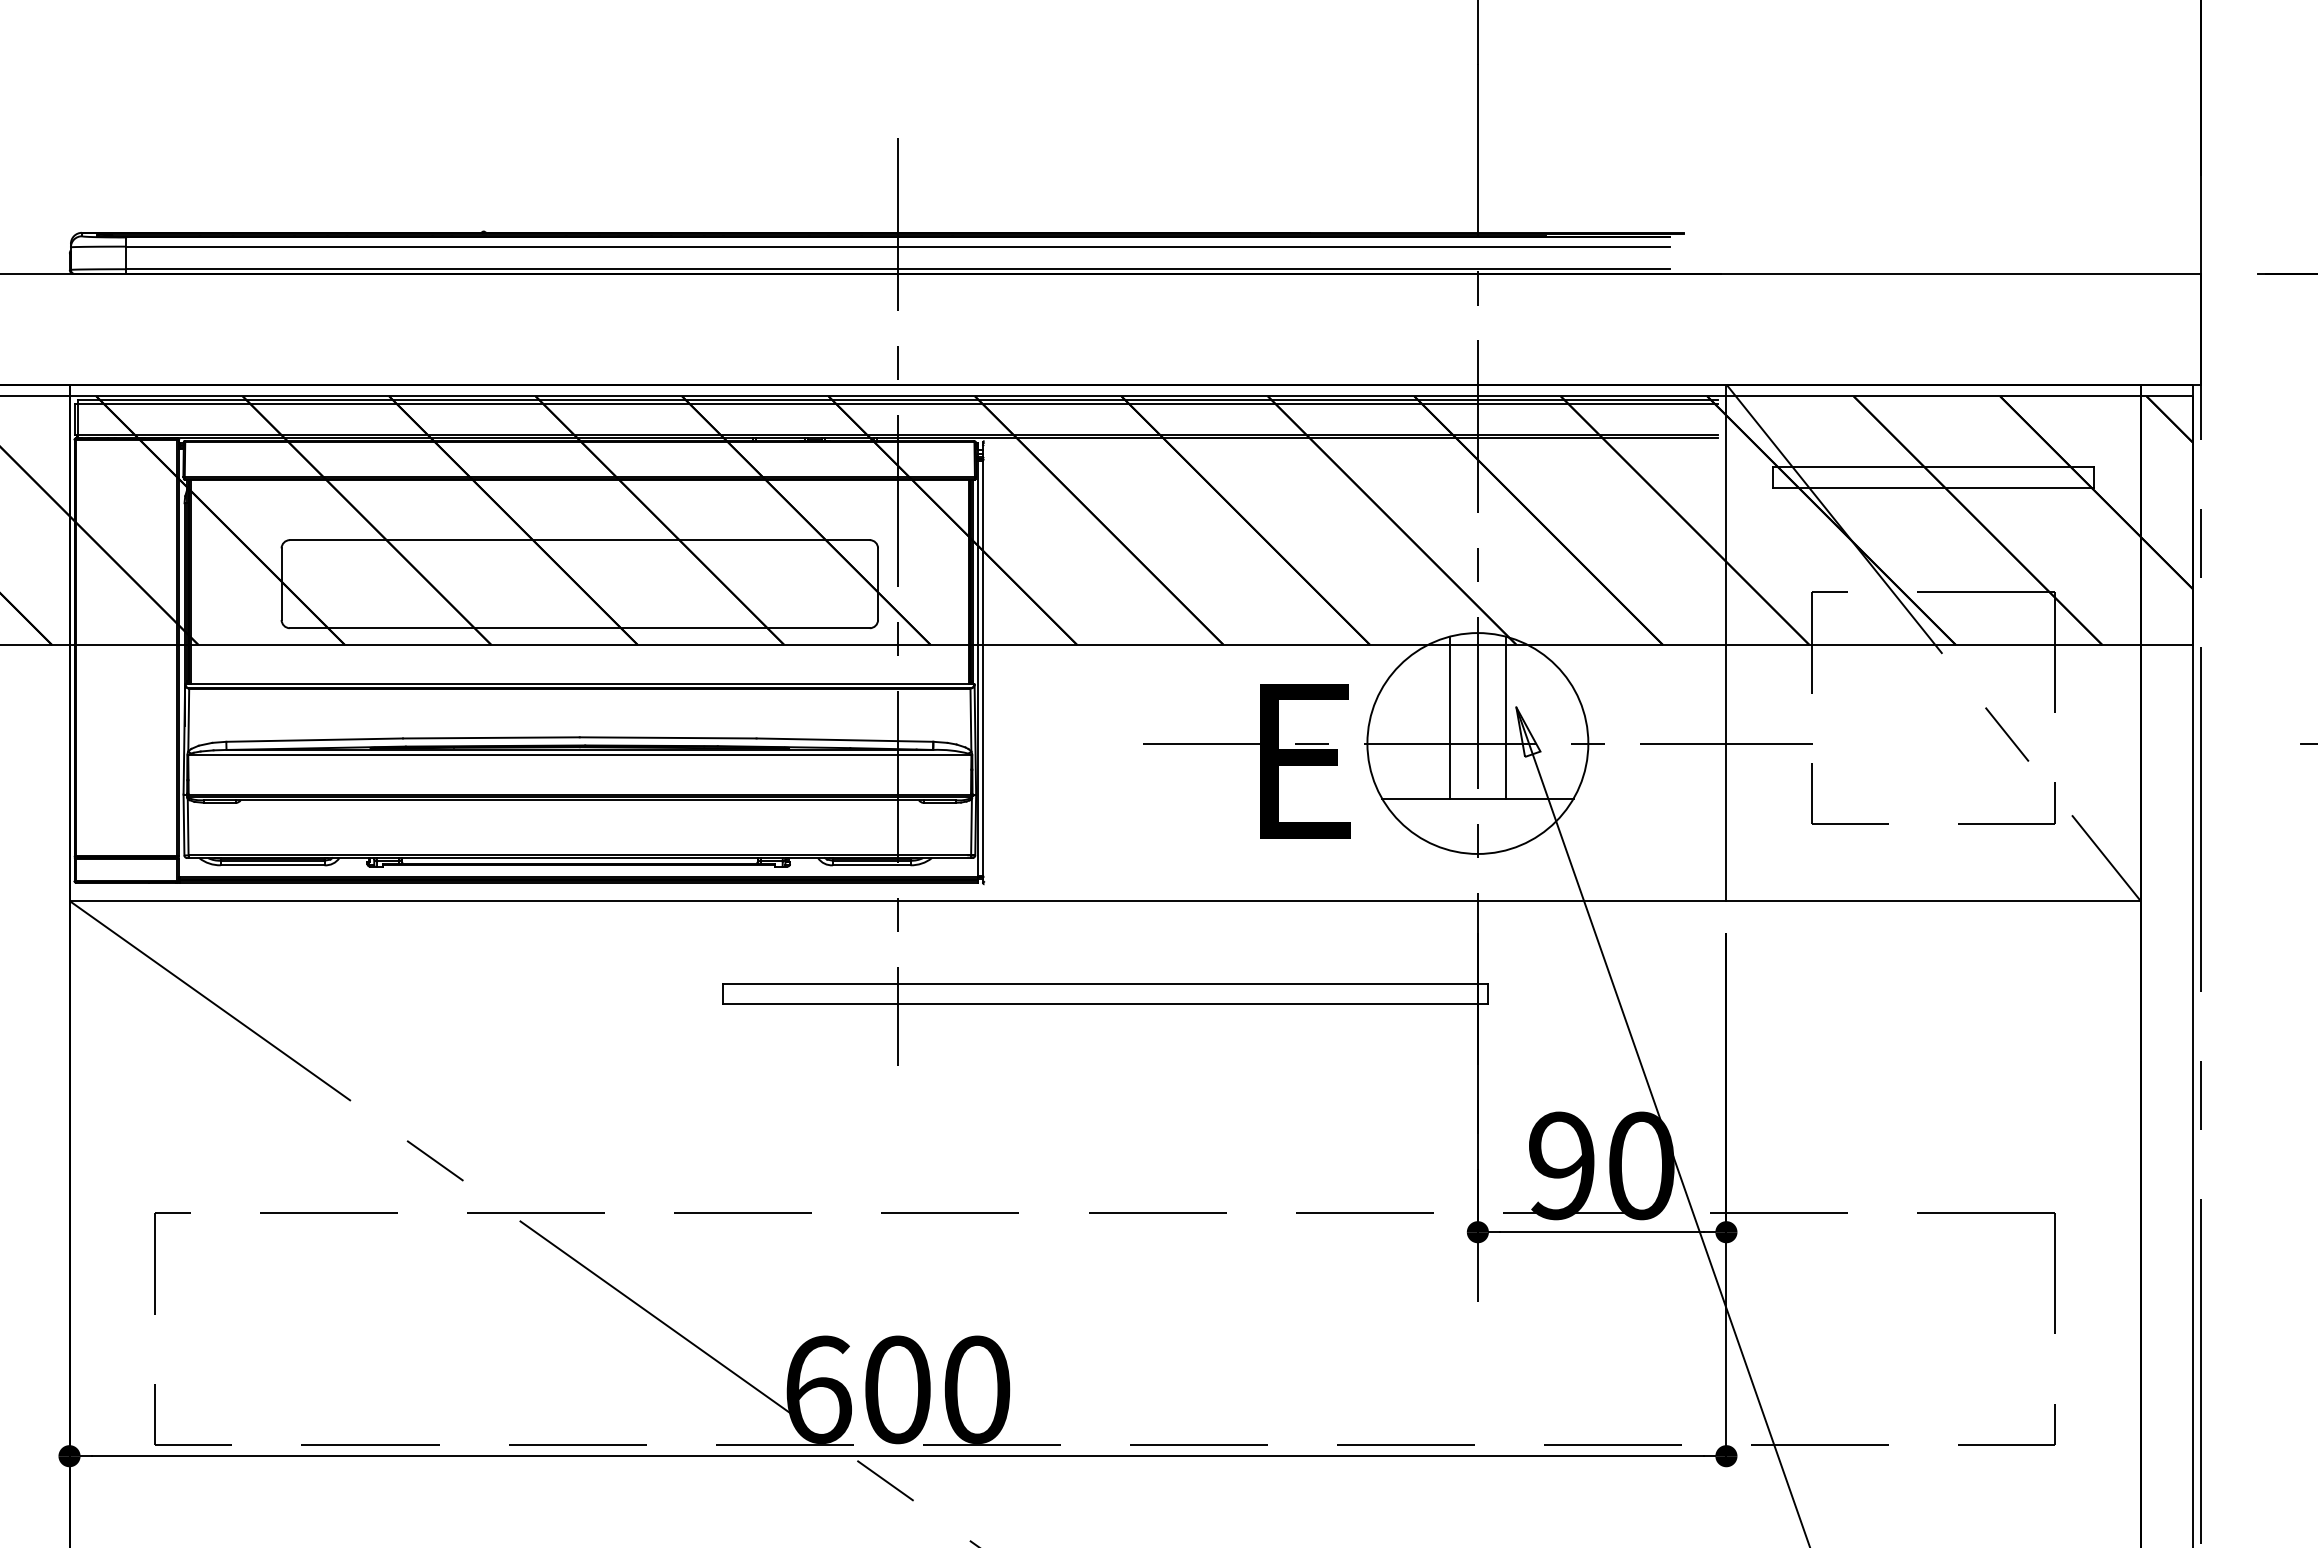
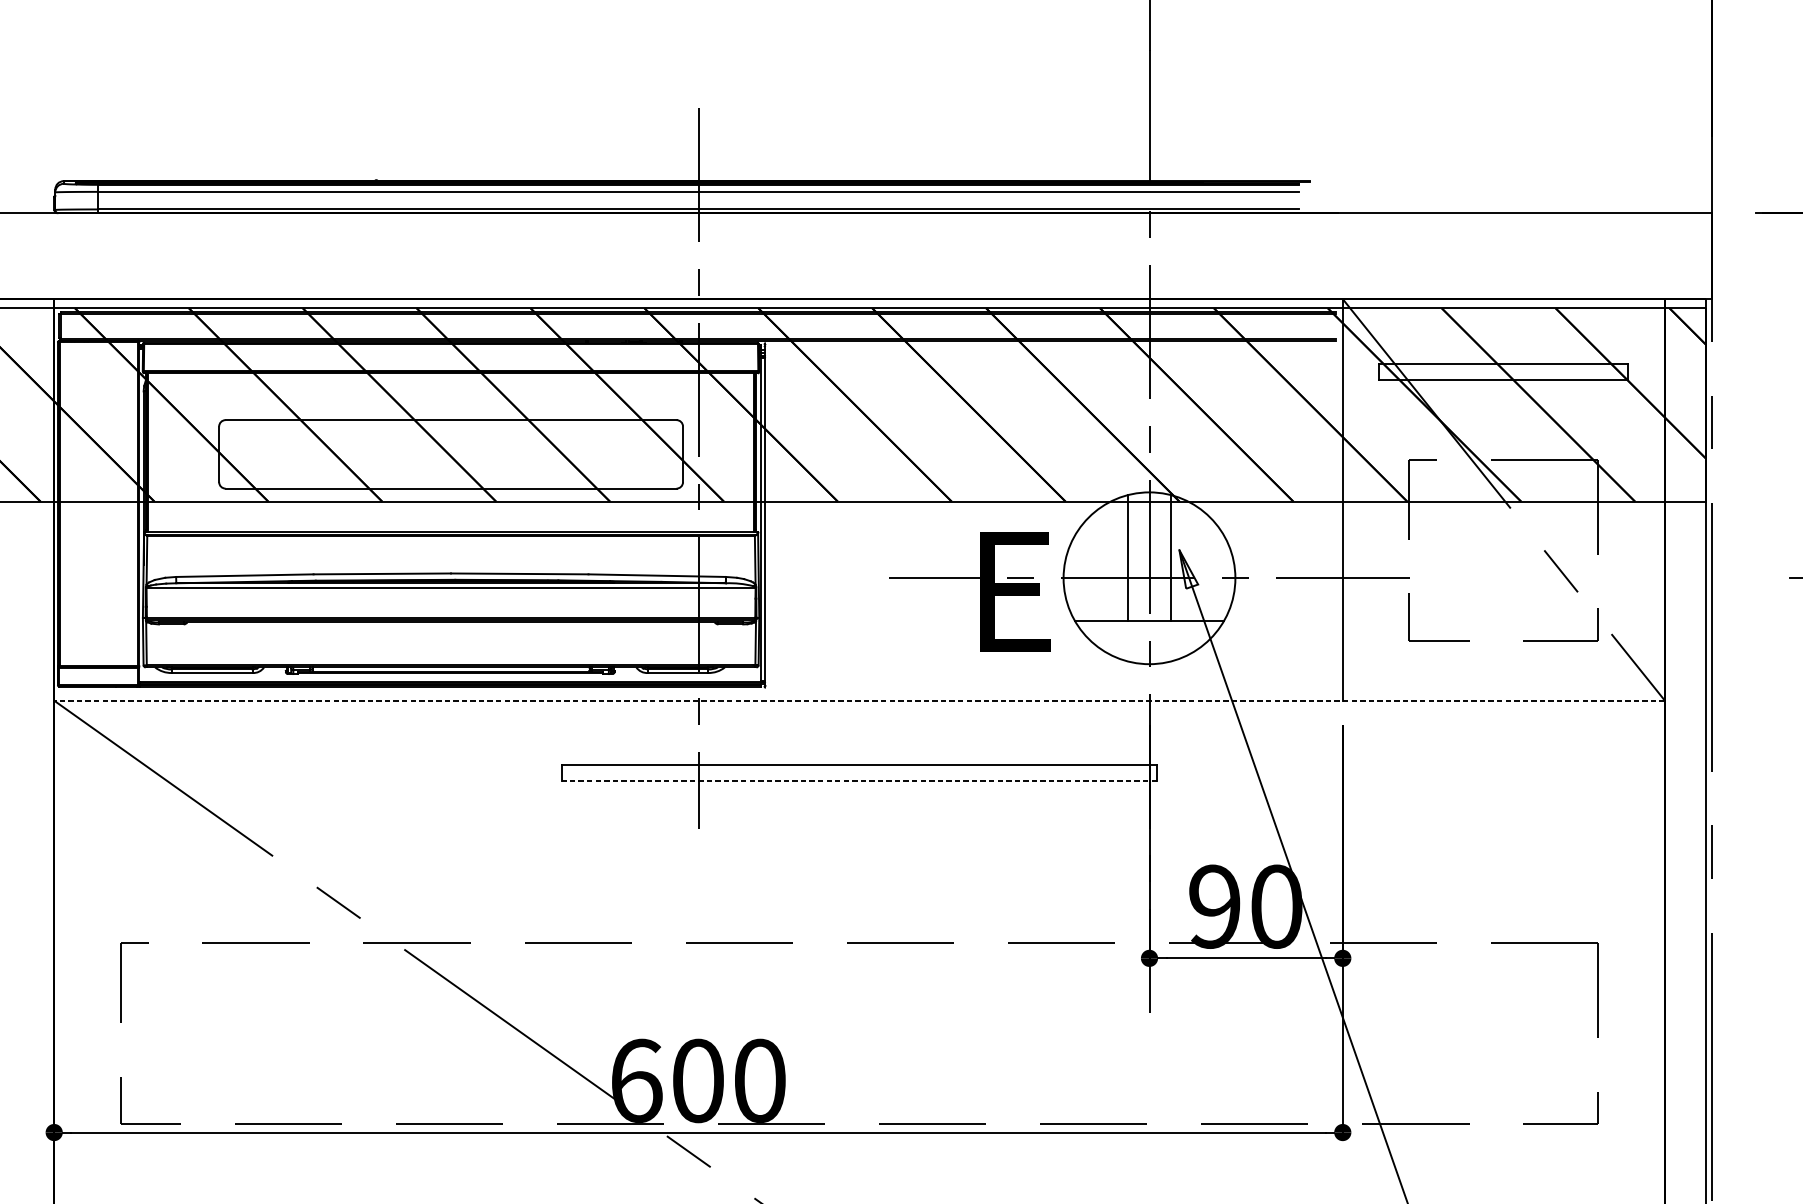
line: (1105, 900) -> (859, 700), solid -> dashed
line: (1104, 1004) -> (859, 781), solid -> dashed

